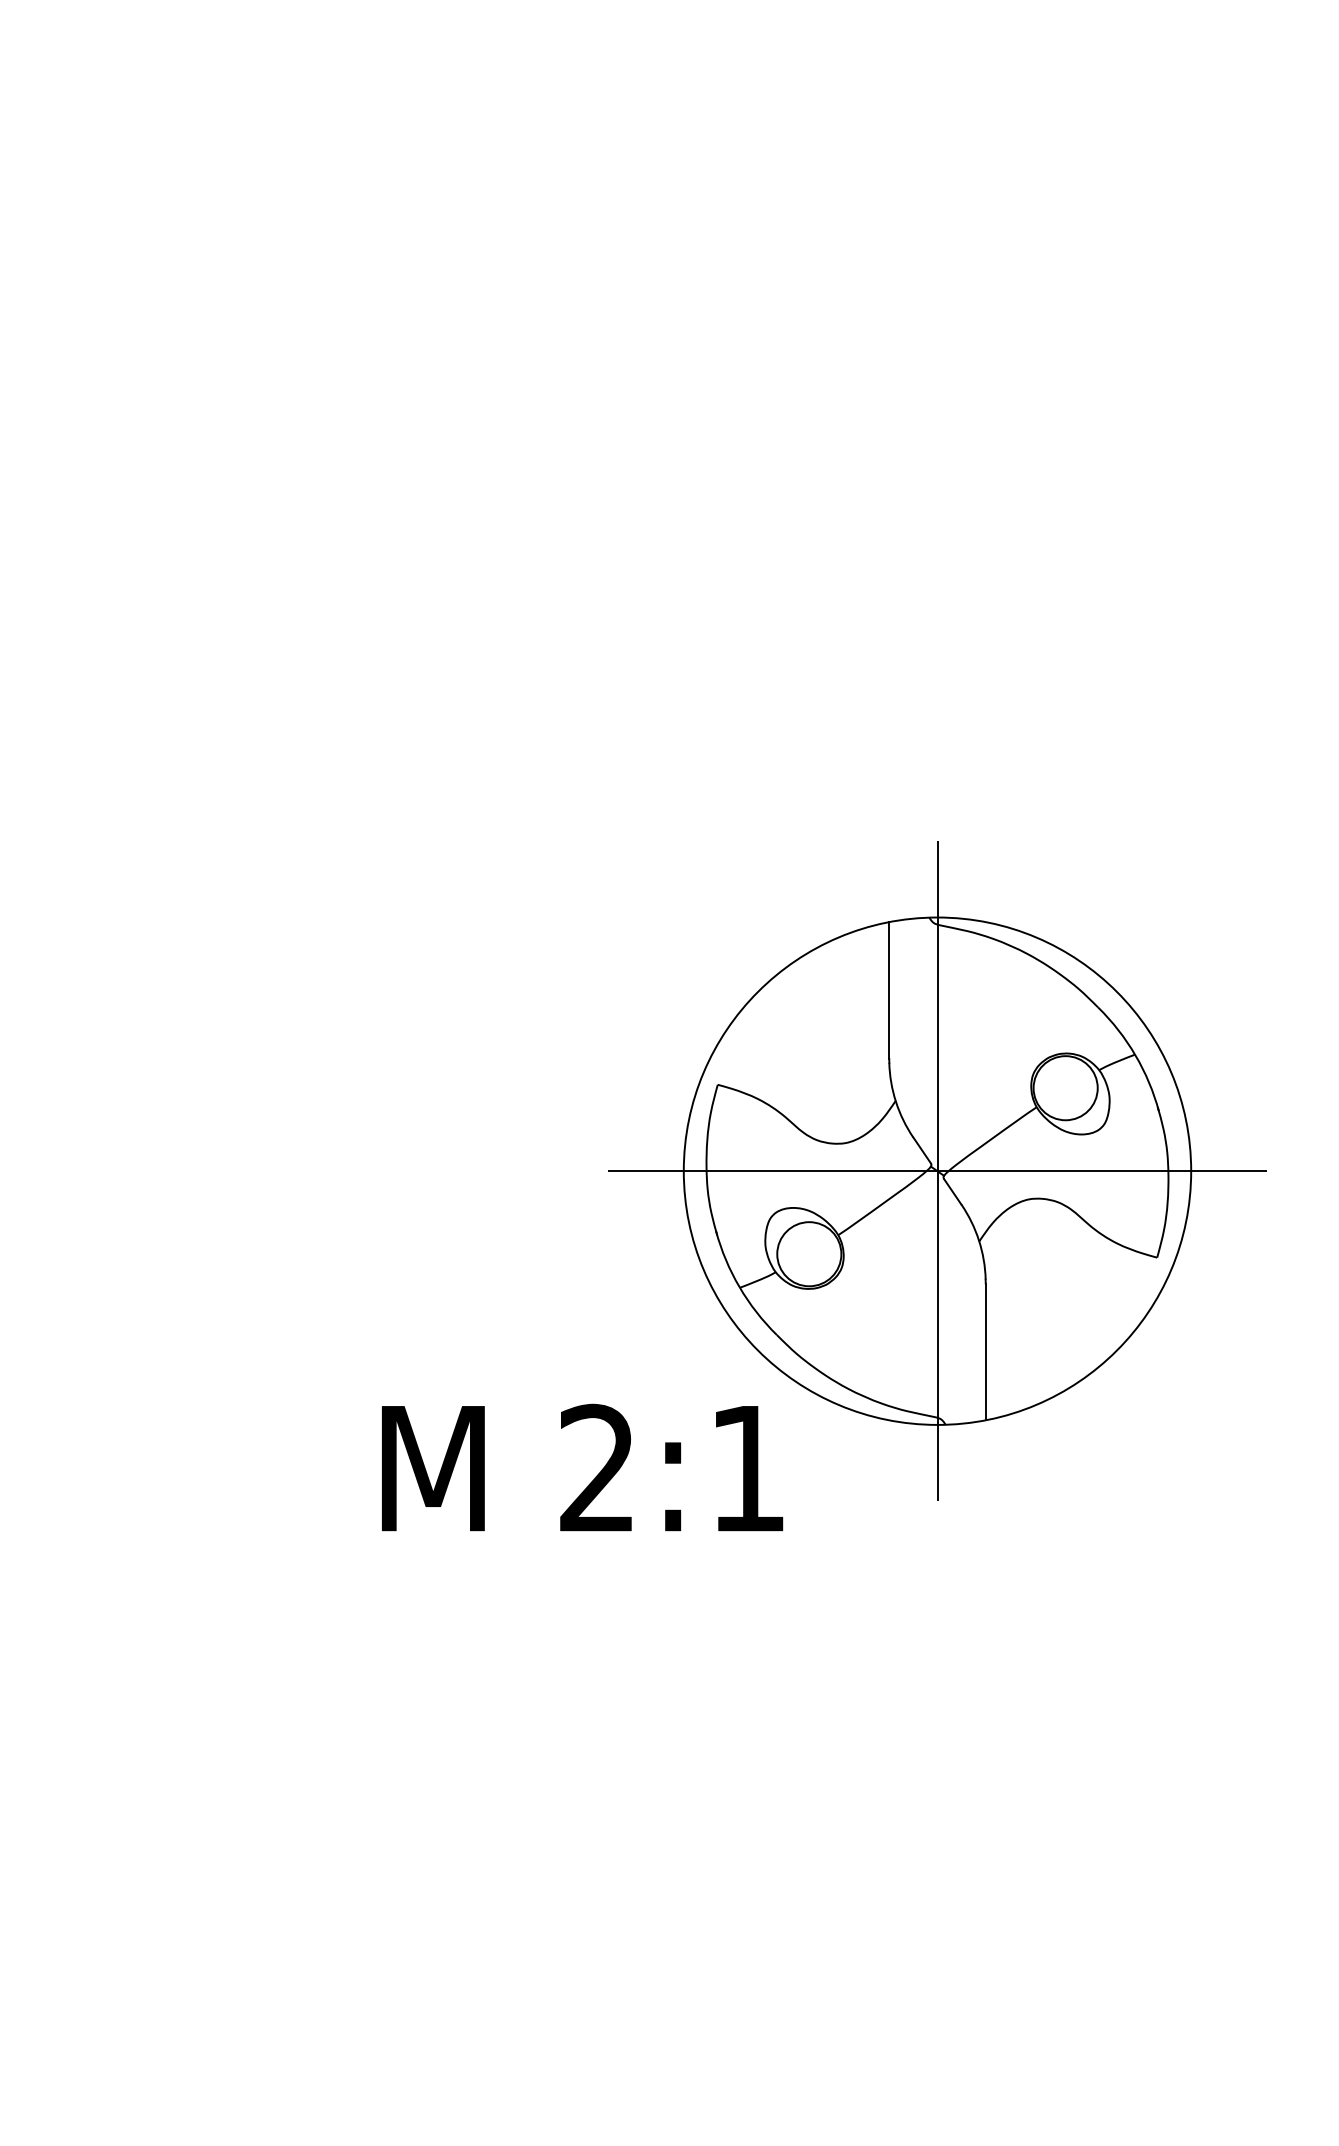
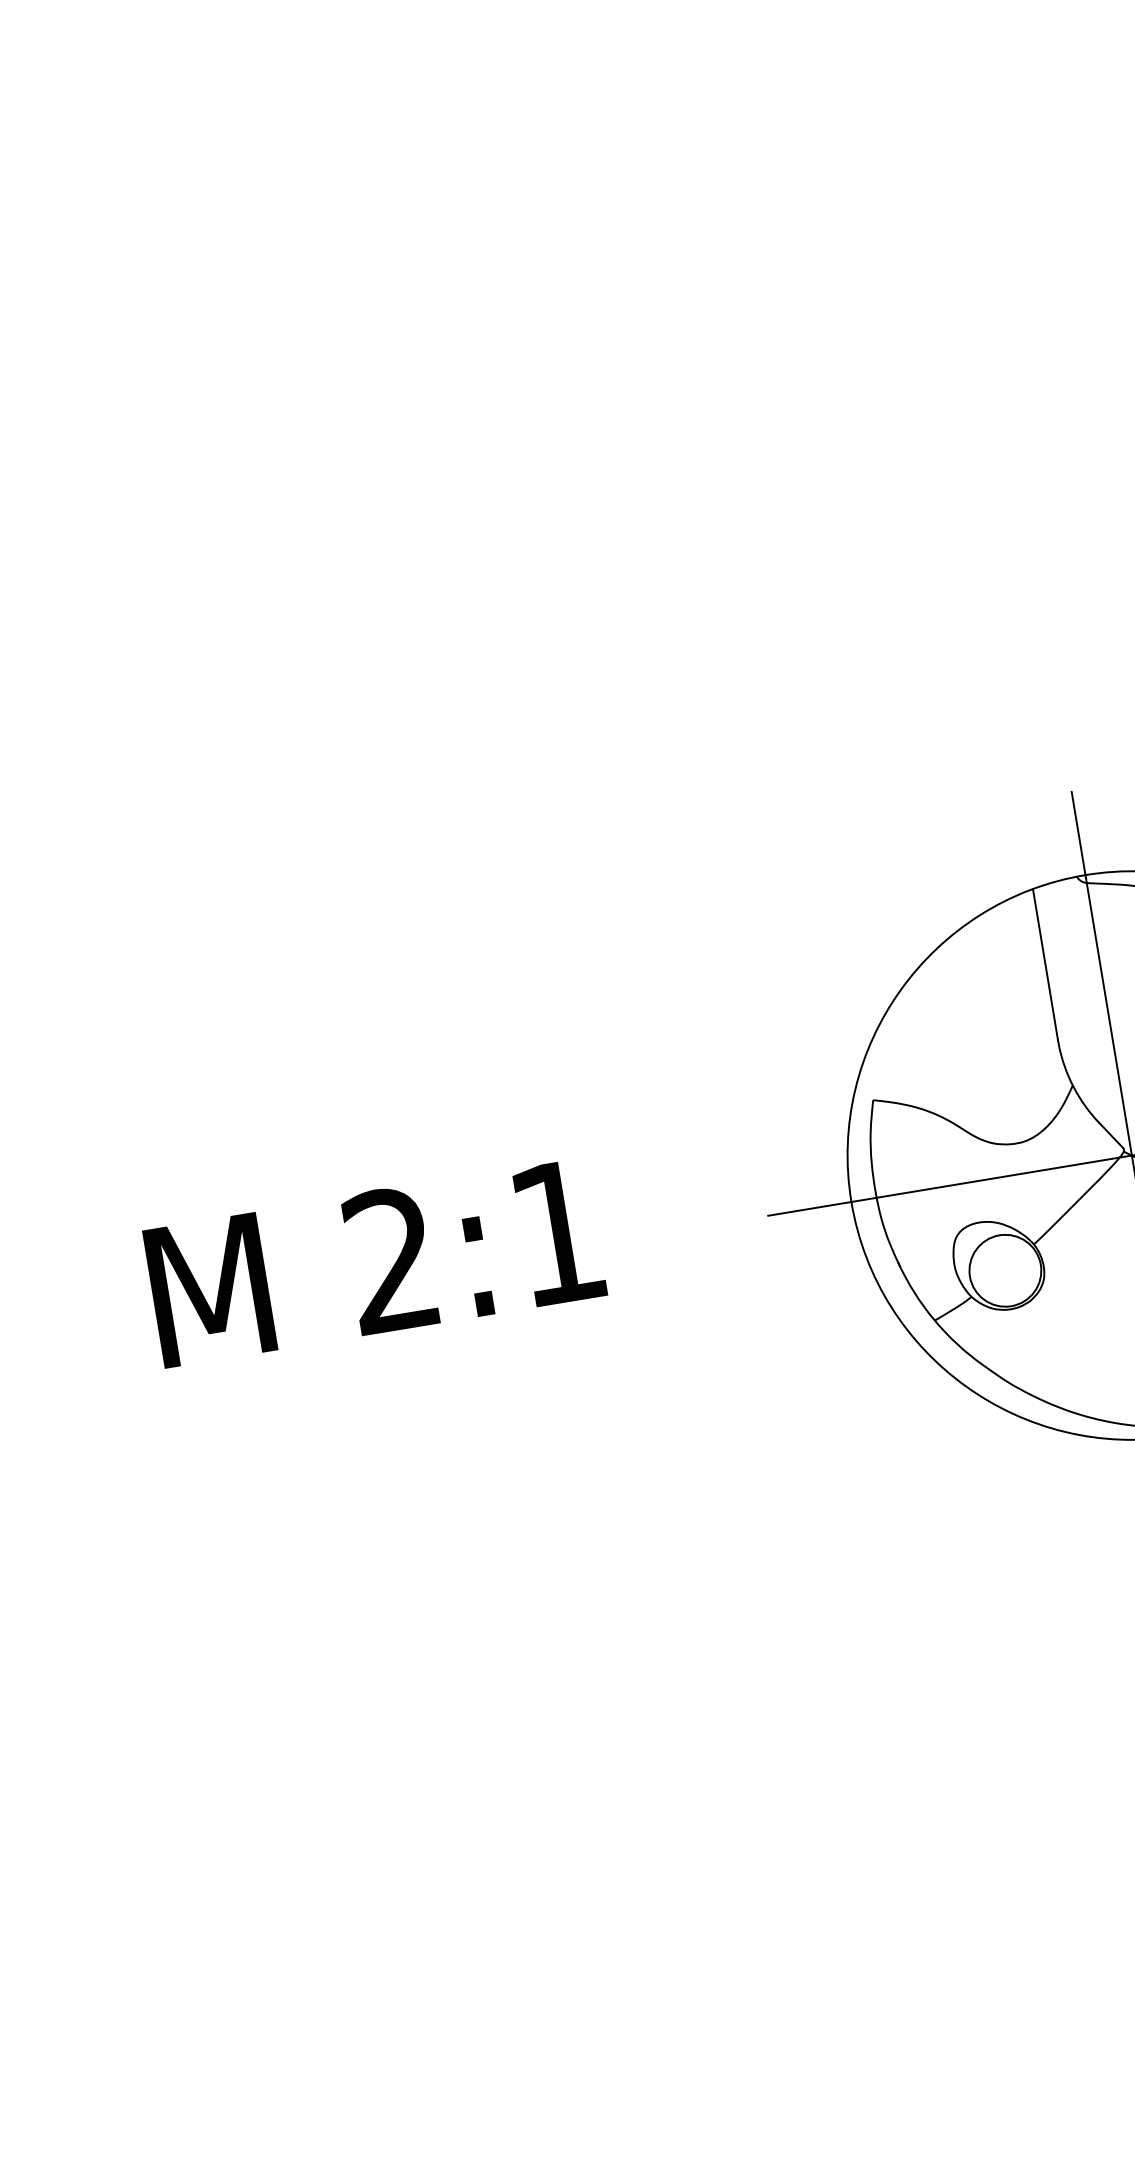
text: (582, 1467) -> (374, 1261), moved

